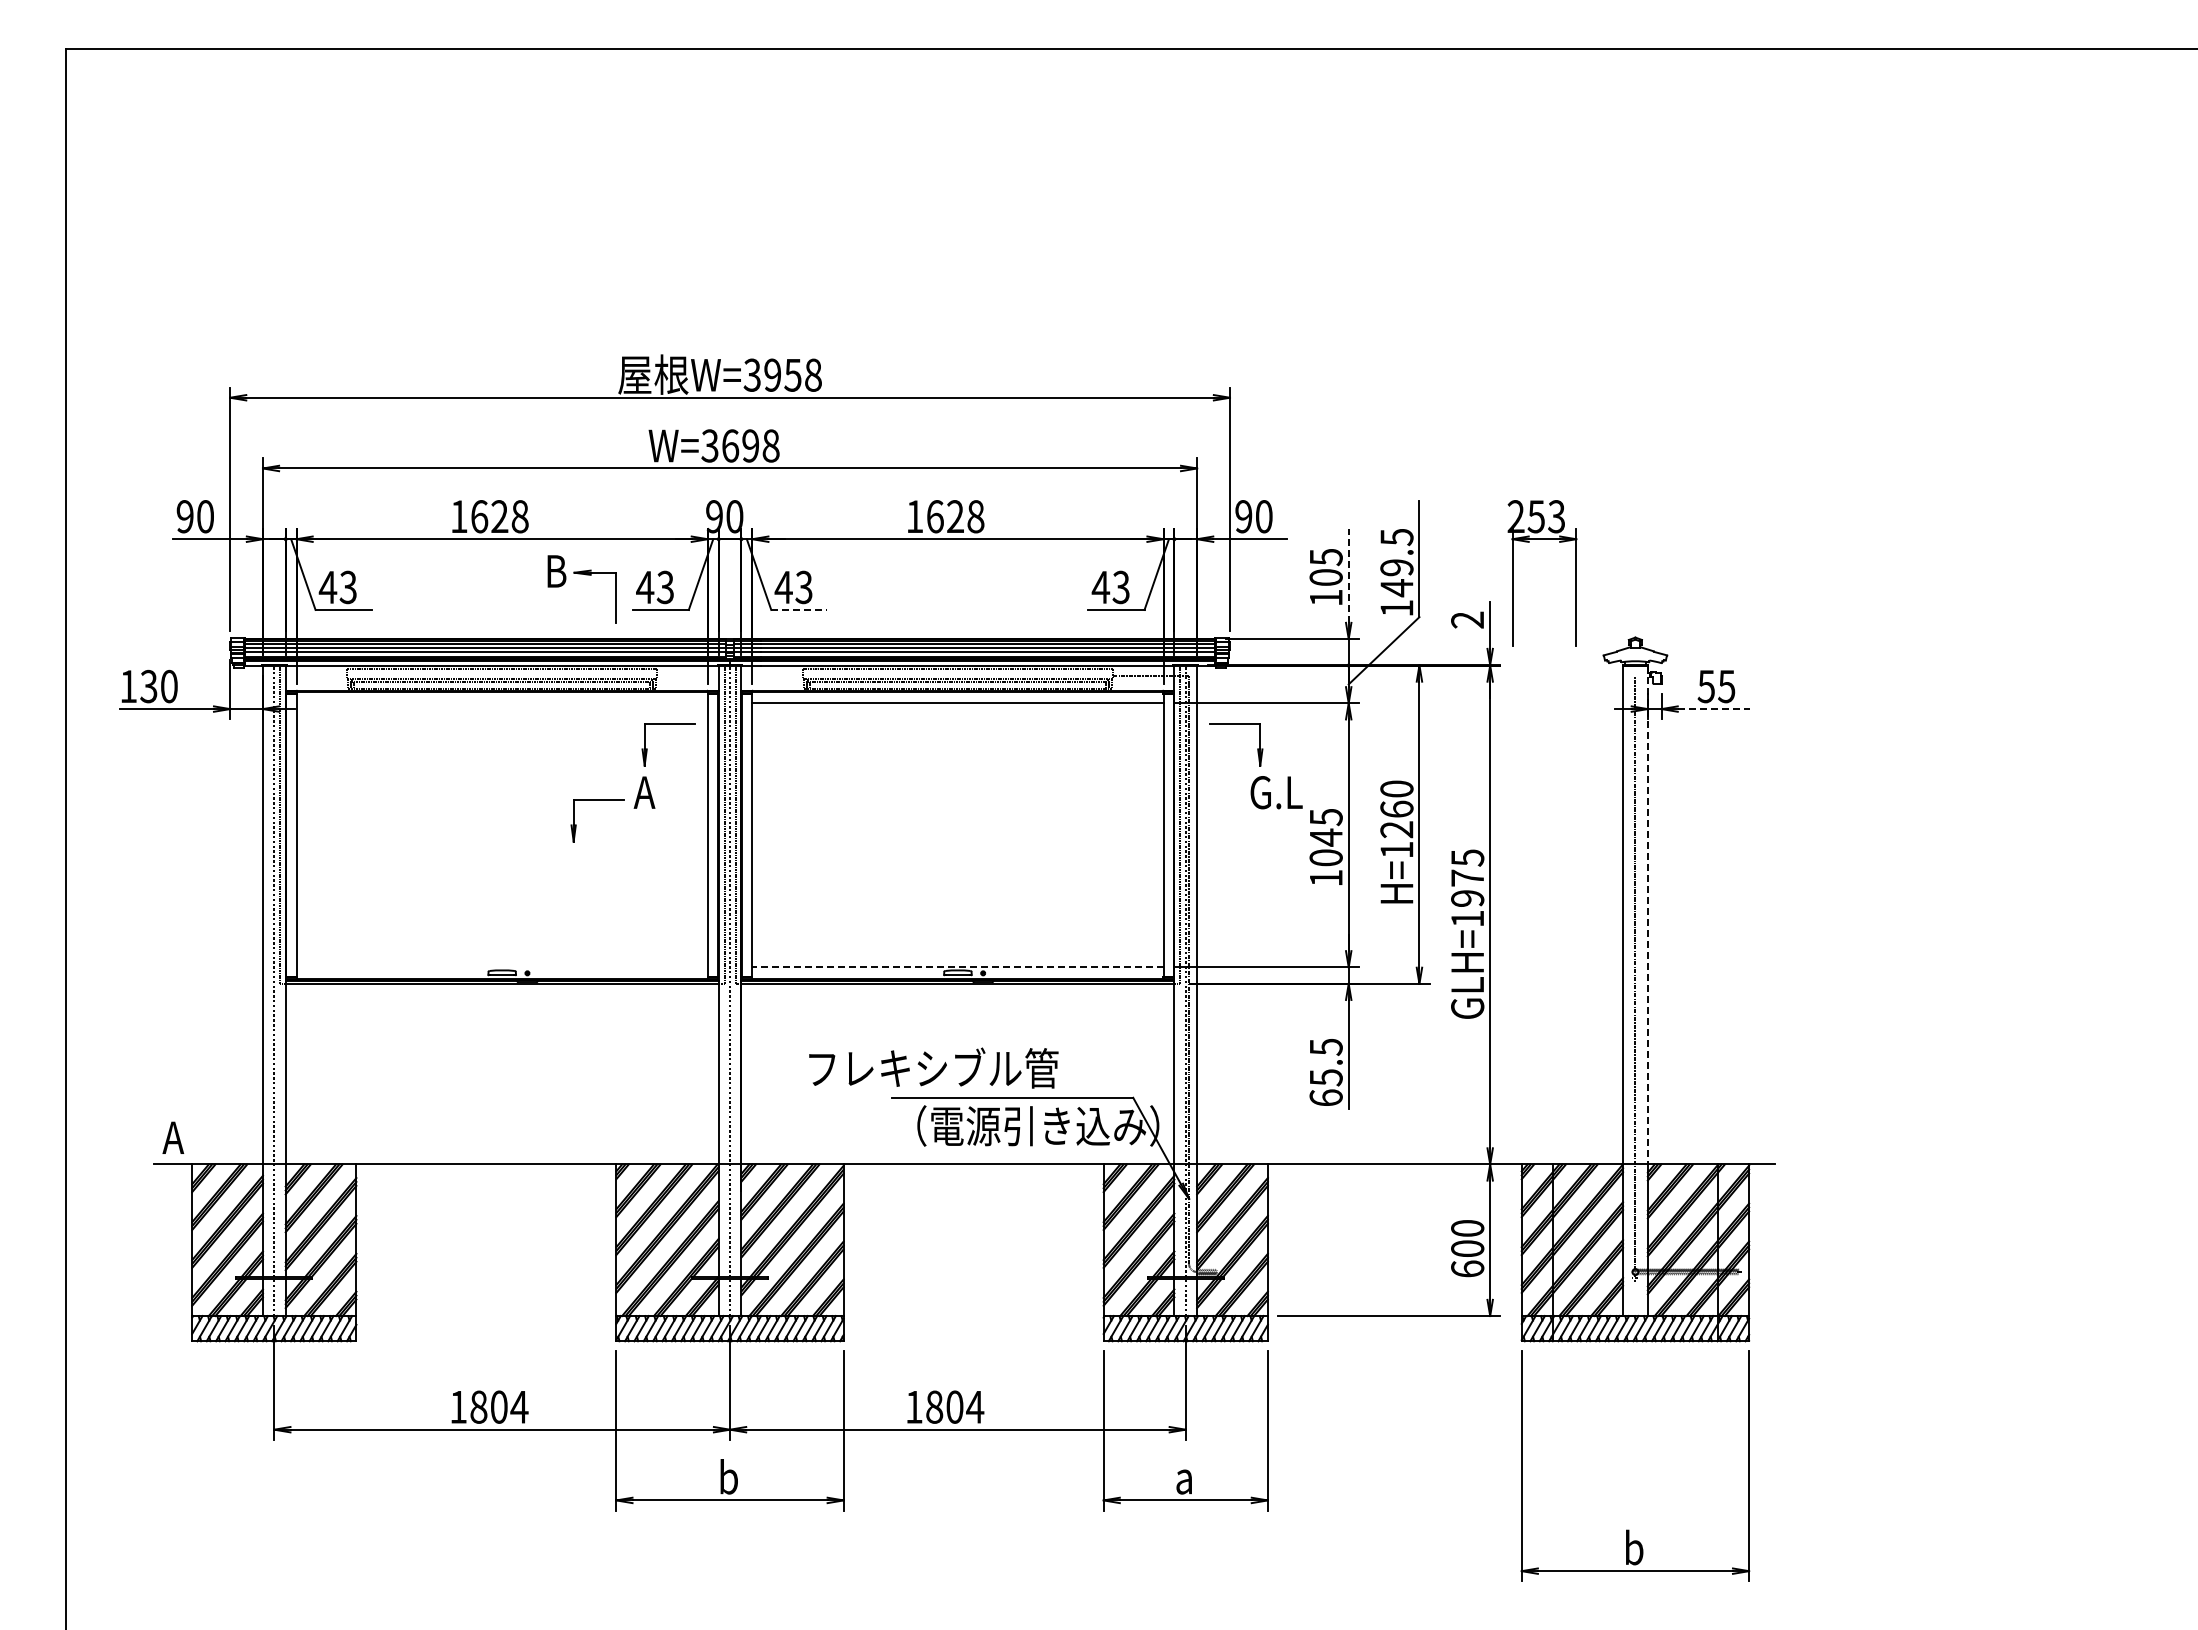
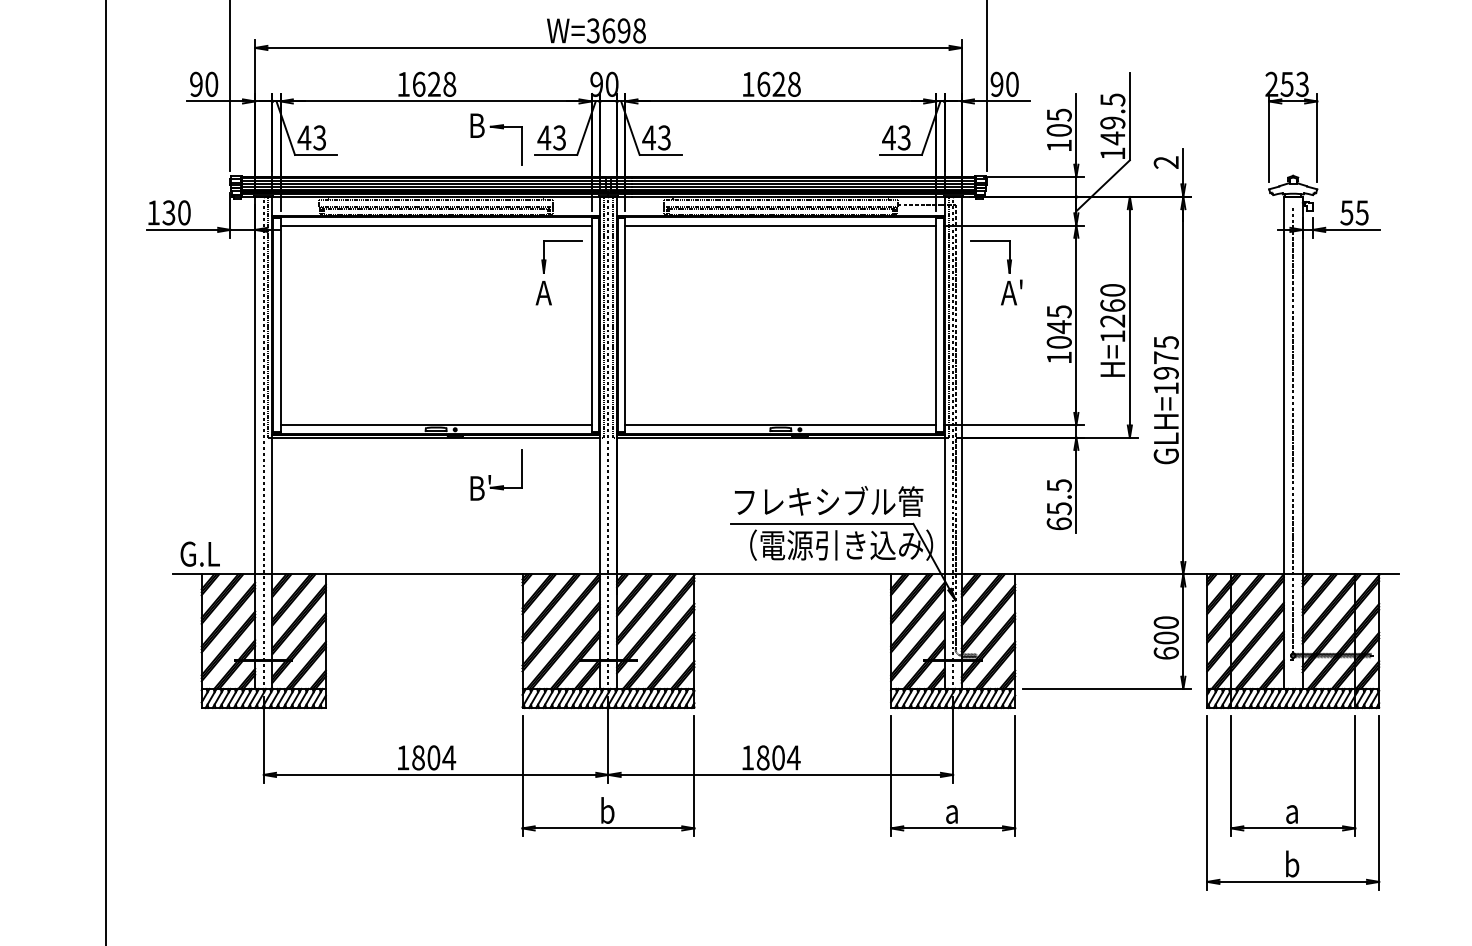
part: (1513, 573) -> (1269, 127), moved
line: (1348, 575) -> (1076, 128), dashed -> solid
line: (799, 609) -> (660, 154), dashed -> solid
line: (501, 703) -> (435, 225), added
line: (1714, 709) -> (1353, 230), dashed -> solid
text: (1275, 791) -> (1020, 292), G.L -> A'
part: (597, 800) -> (508, 299), removed
line: (1647, 915) -> (1302, 386), dashed -> solid
line: (501, 967) -> (435, 425), added
line: (957, 967) -> (780, 425), dashed -> solid
part: (574, 1033) -> (490, 475), added
text: (933, 1067) -> (828, 500), moved
text: (189, 1137) -> (199, 553), A -> G.L
part: (1635, 1469) -> (1293, 805), added

